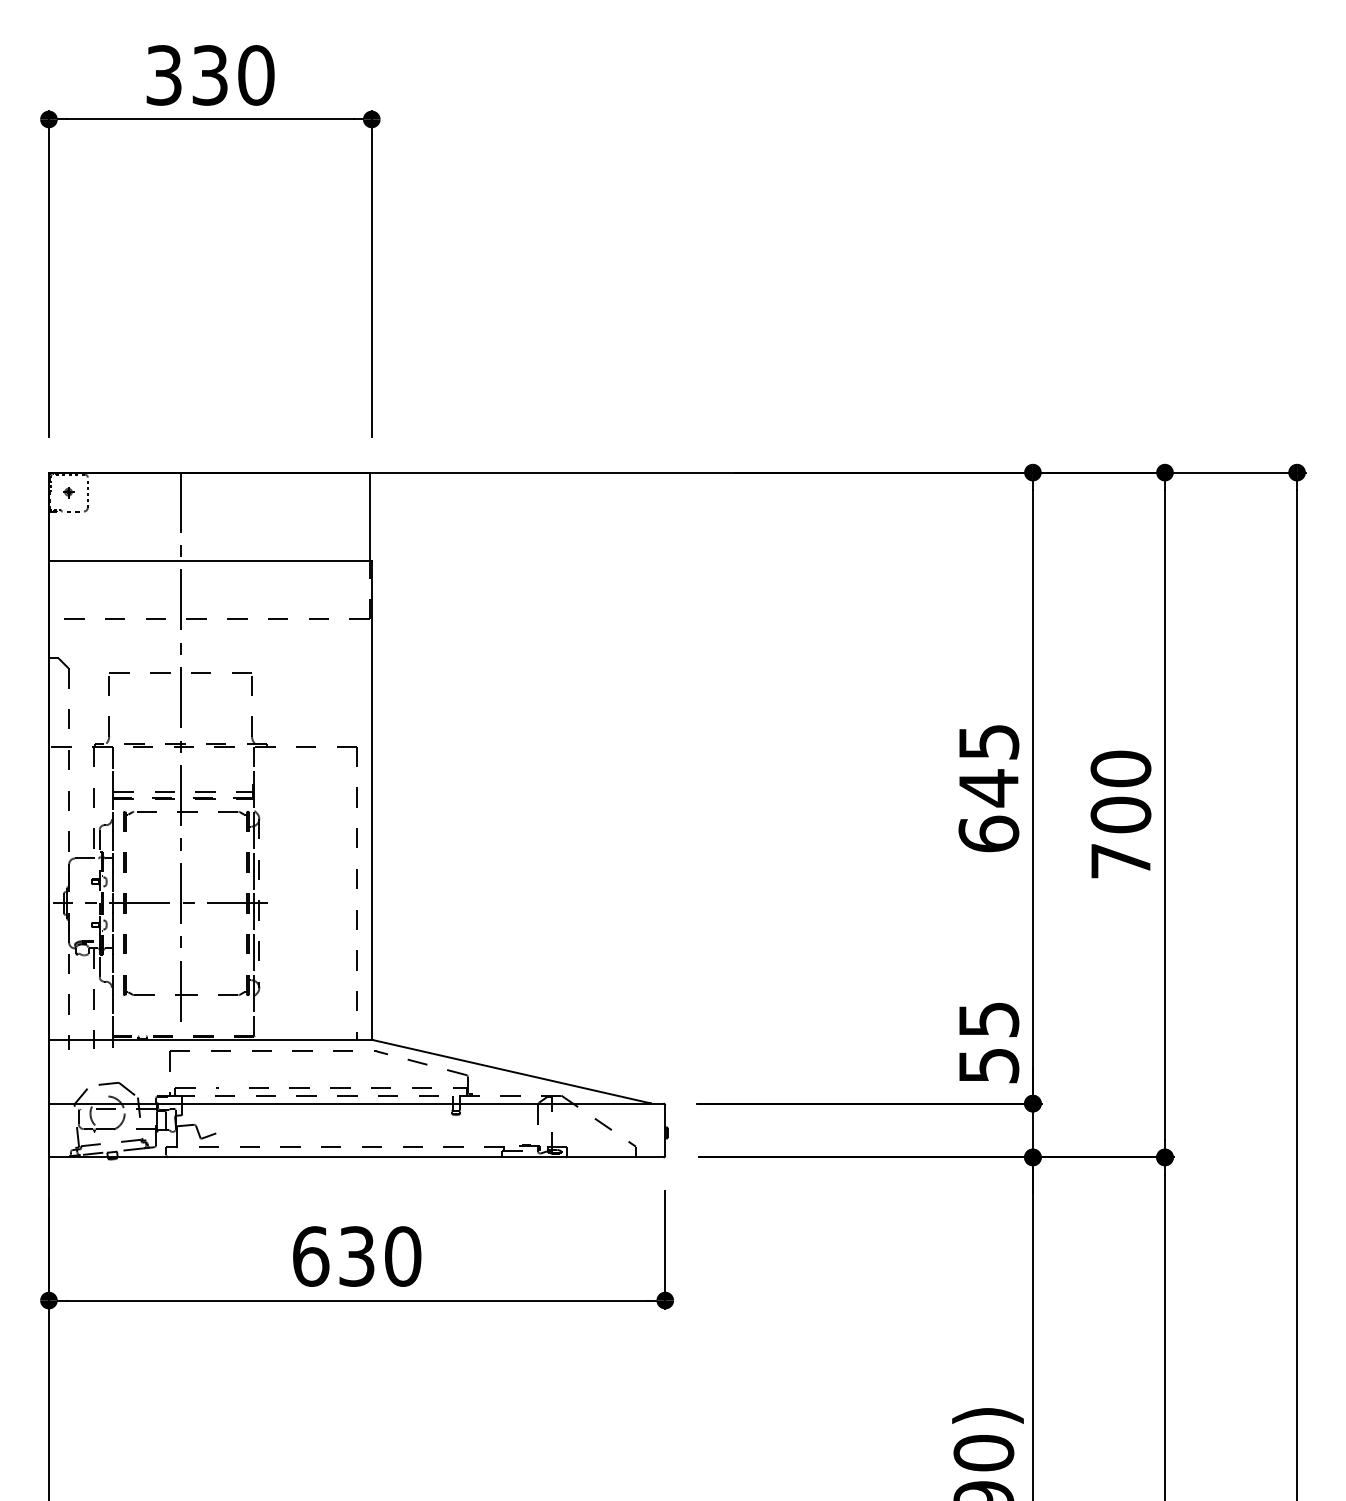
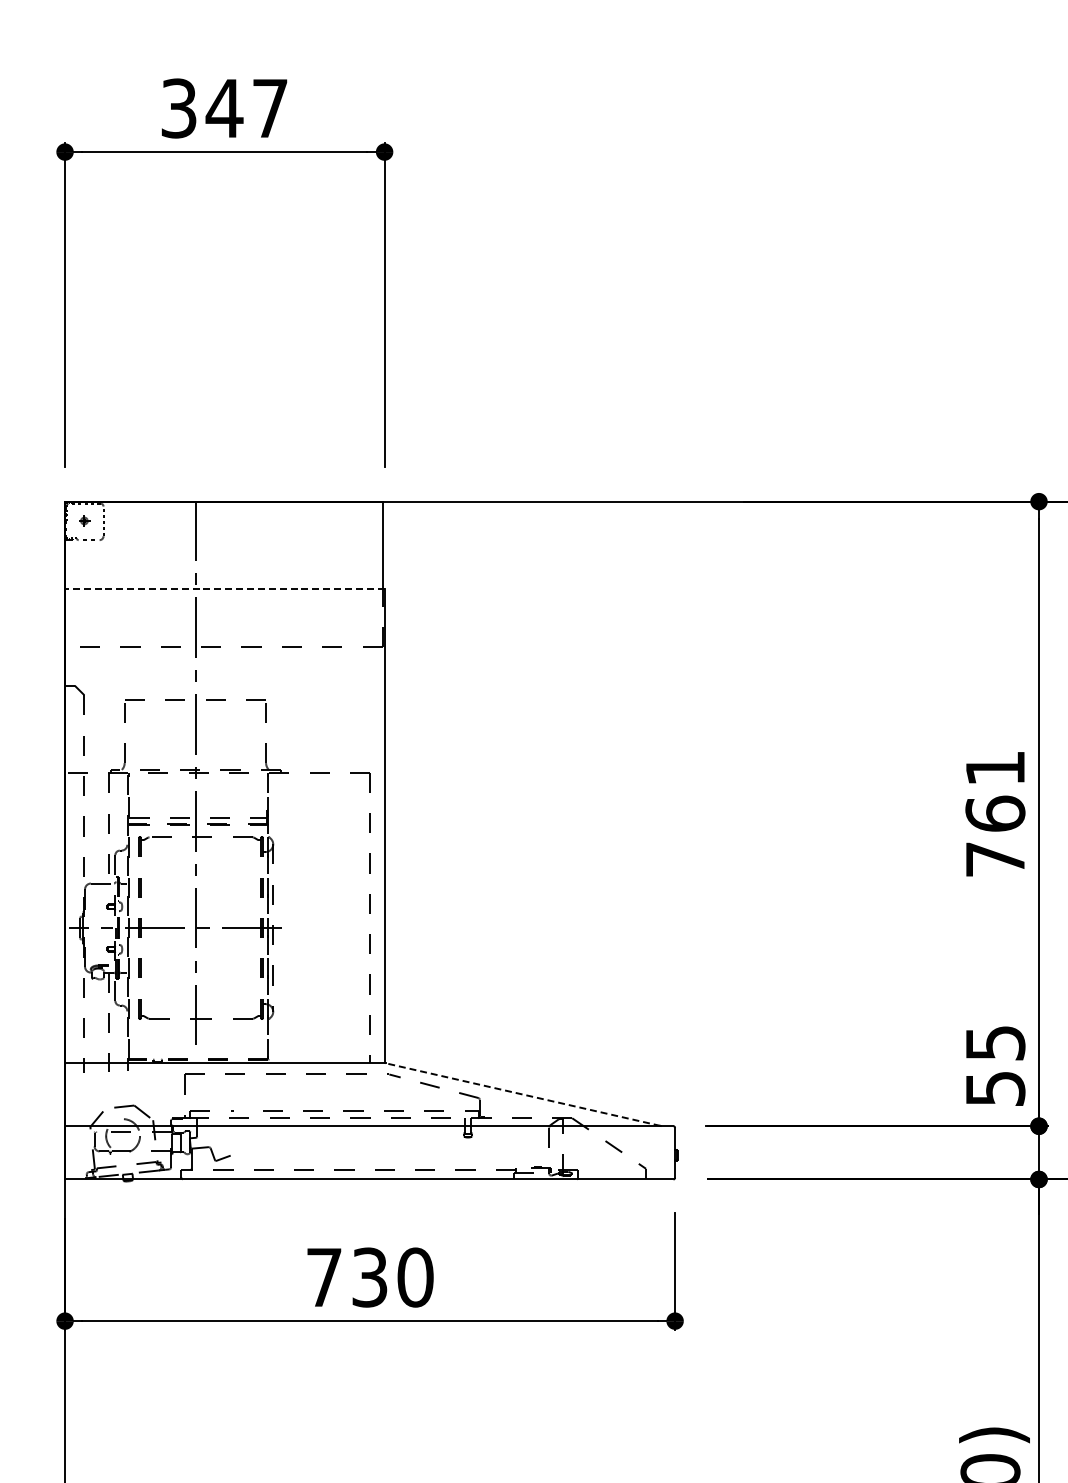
text: (232, 75) -> (246, 108), 330 -> 347
line: (209, 560) -> (223, 588), solid -> dashed
text: (988, 788) -> (995, 814), 645 -> 761
line: (511, 1071) -> (522, 1094), solid -> dashed
text: (311, 1256) -> (324, 1277), 630 -> 730

